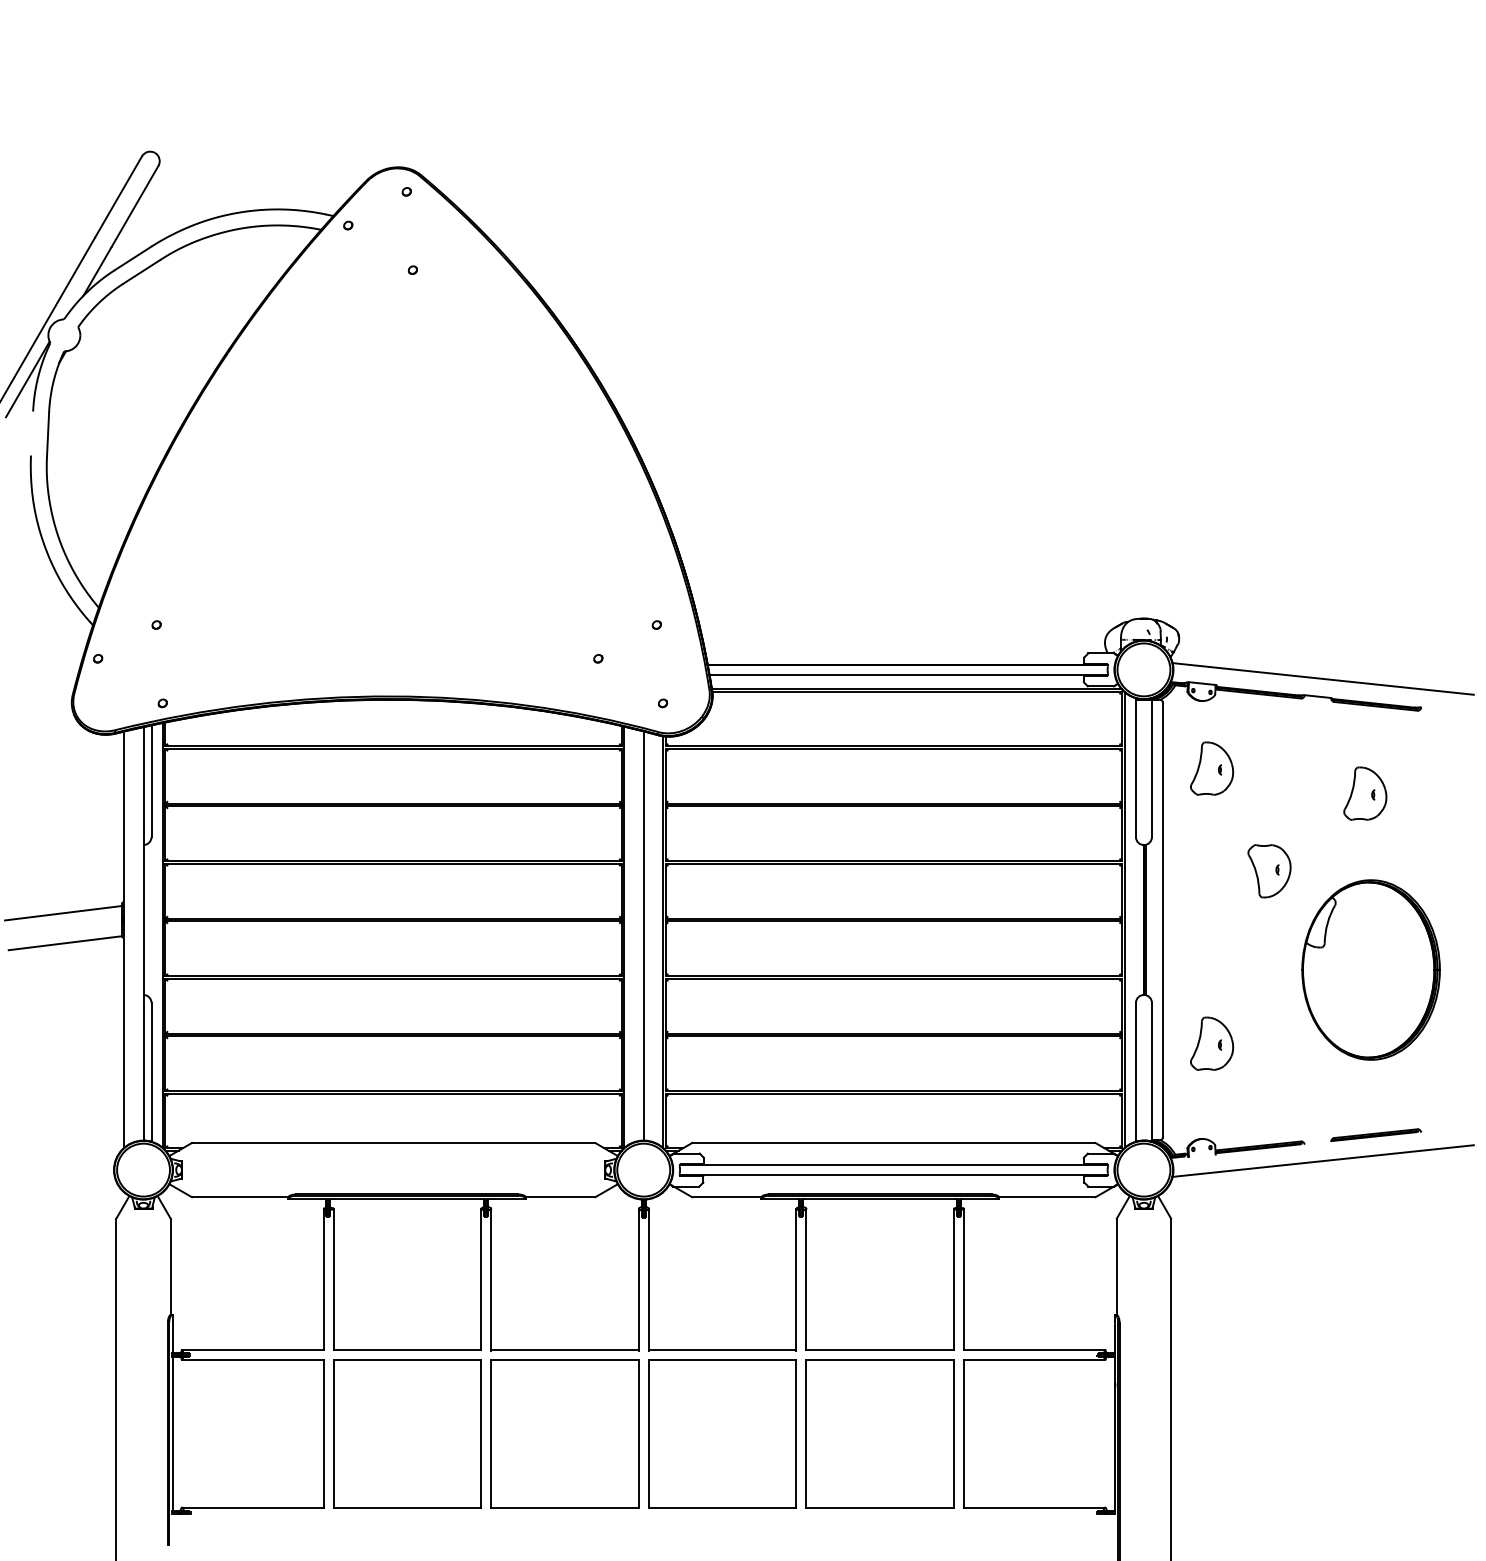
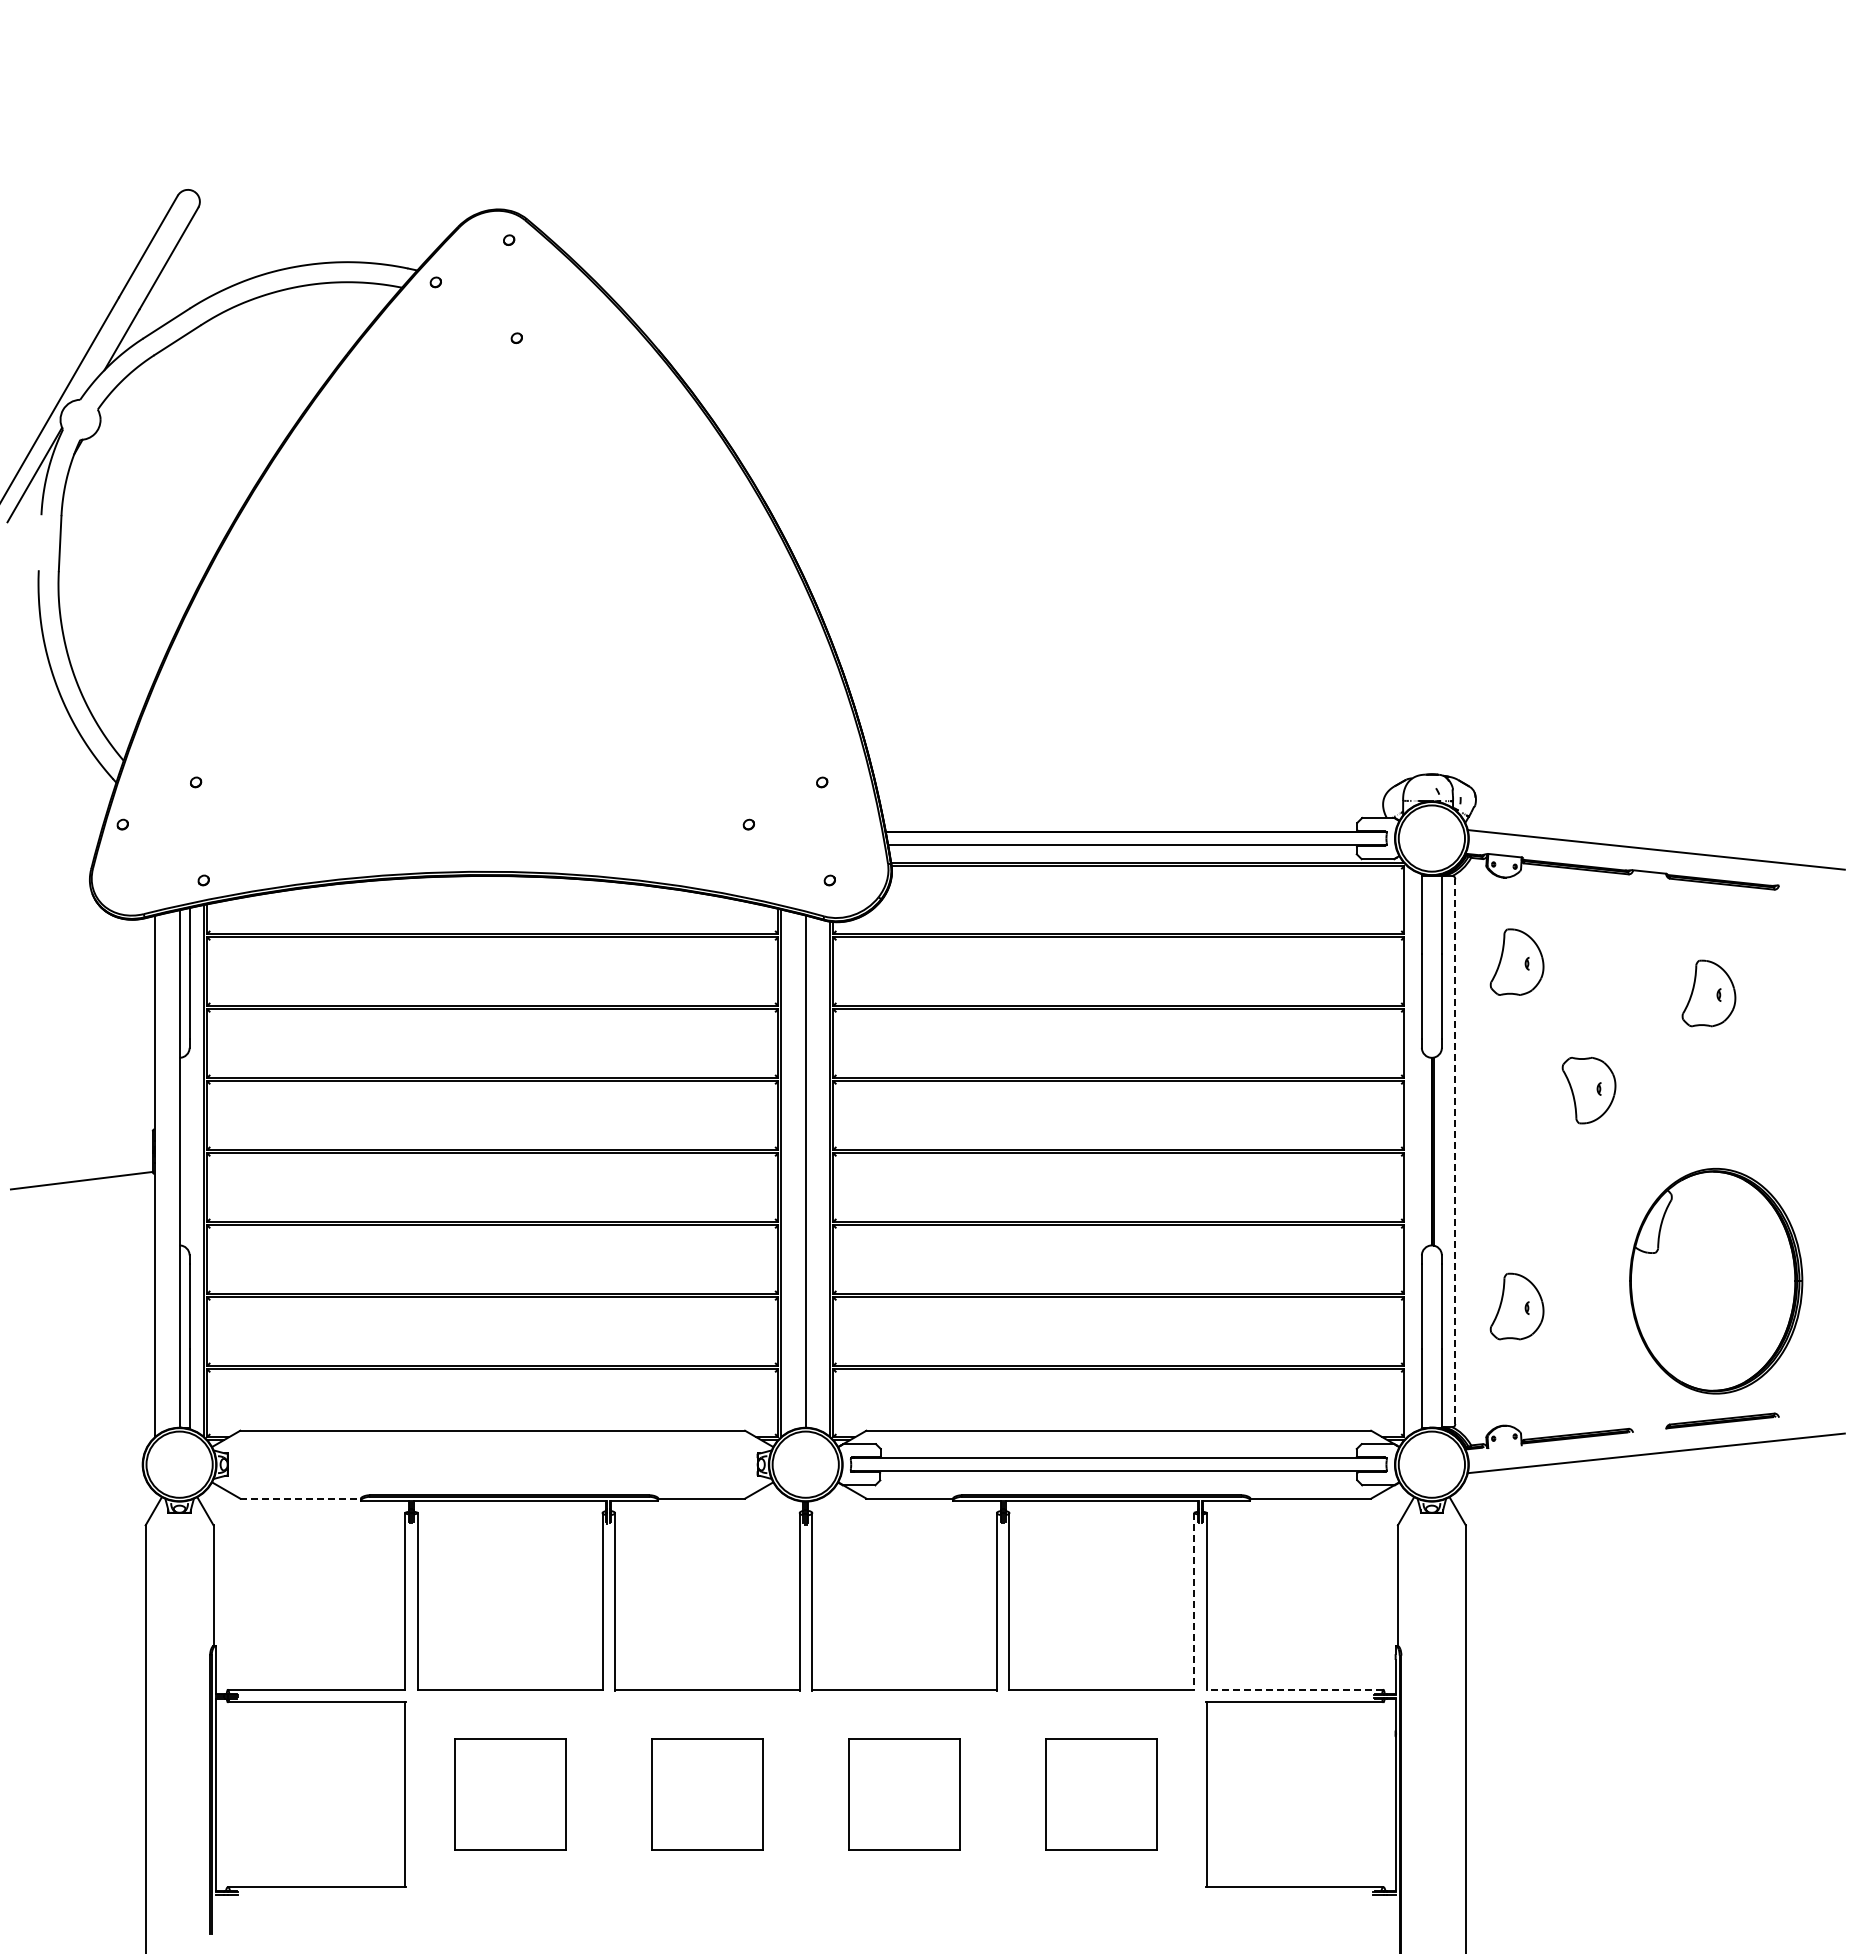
line: (63, 913) -> (79, 1143), removed
line: (1124, 919) -> (1407, 1151), removed
line: (1162, 919) -> (1455, 1151), solid -> dashed
part: (1371, 970) -> (1716, 1281), moved
line: (240, 1197) -> (301, 1498), solid -> dashed
line: (954, 1279) -> (1194, 1601), solid -> dashed
line: (1034, 1349) -> (1294, 1689), solid -> dashed
part: (407, 1433) -> (510, 1794), size x0.6
part: (565, 1433) -> (707, 1794), size x0.6
part: (722, 1433) -> (904, 1794), size x0.6
part: (880, 1433) -> (1101, 1794), size x0.6

